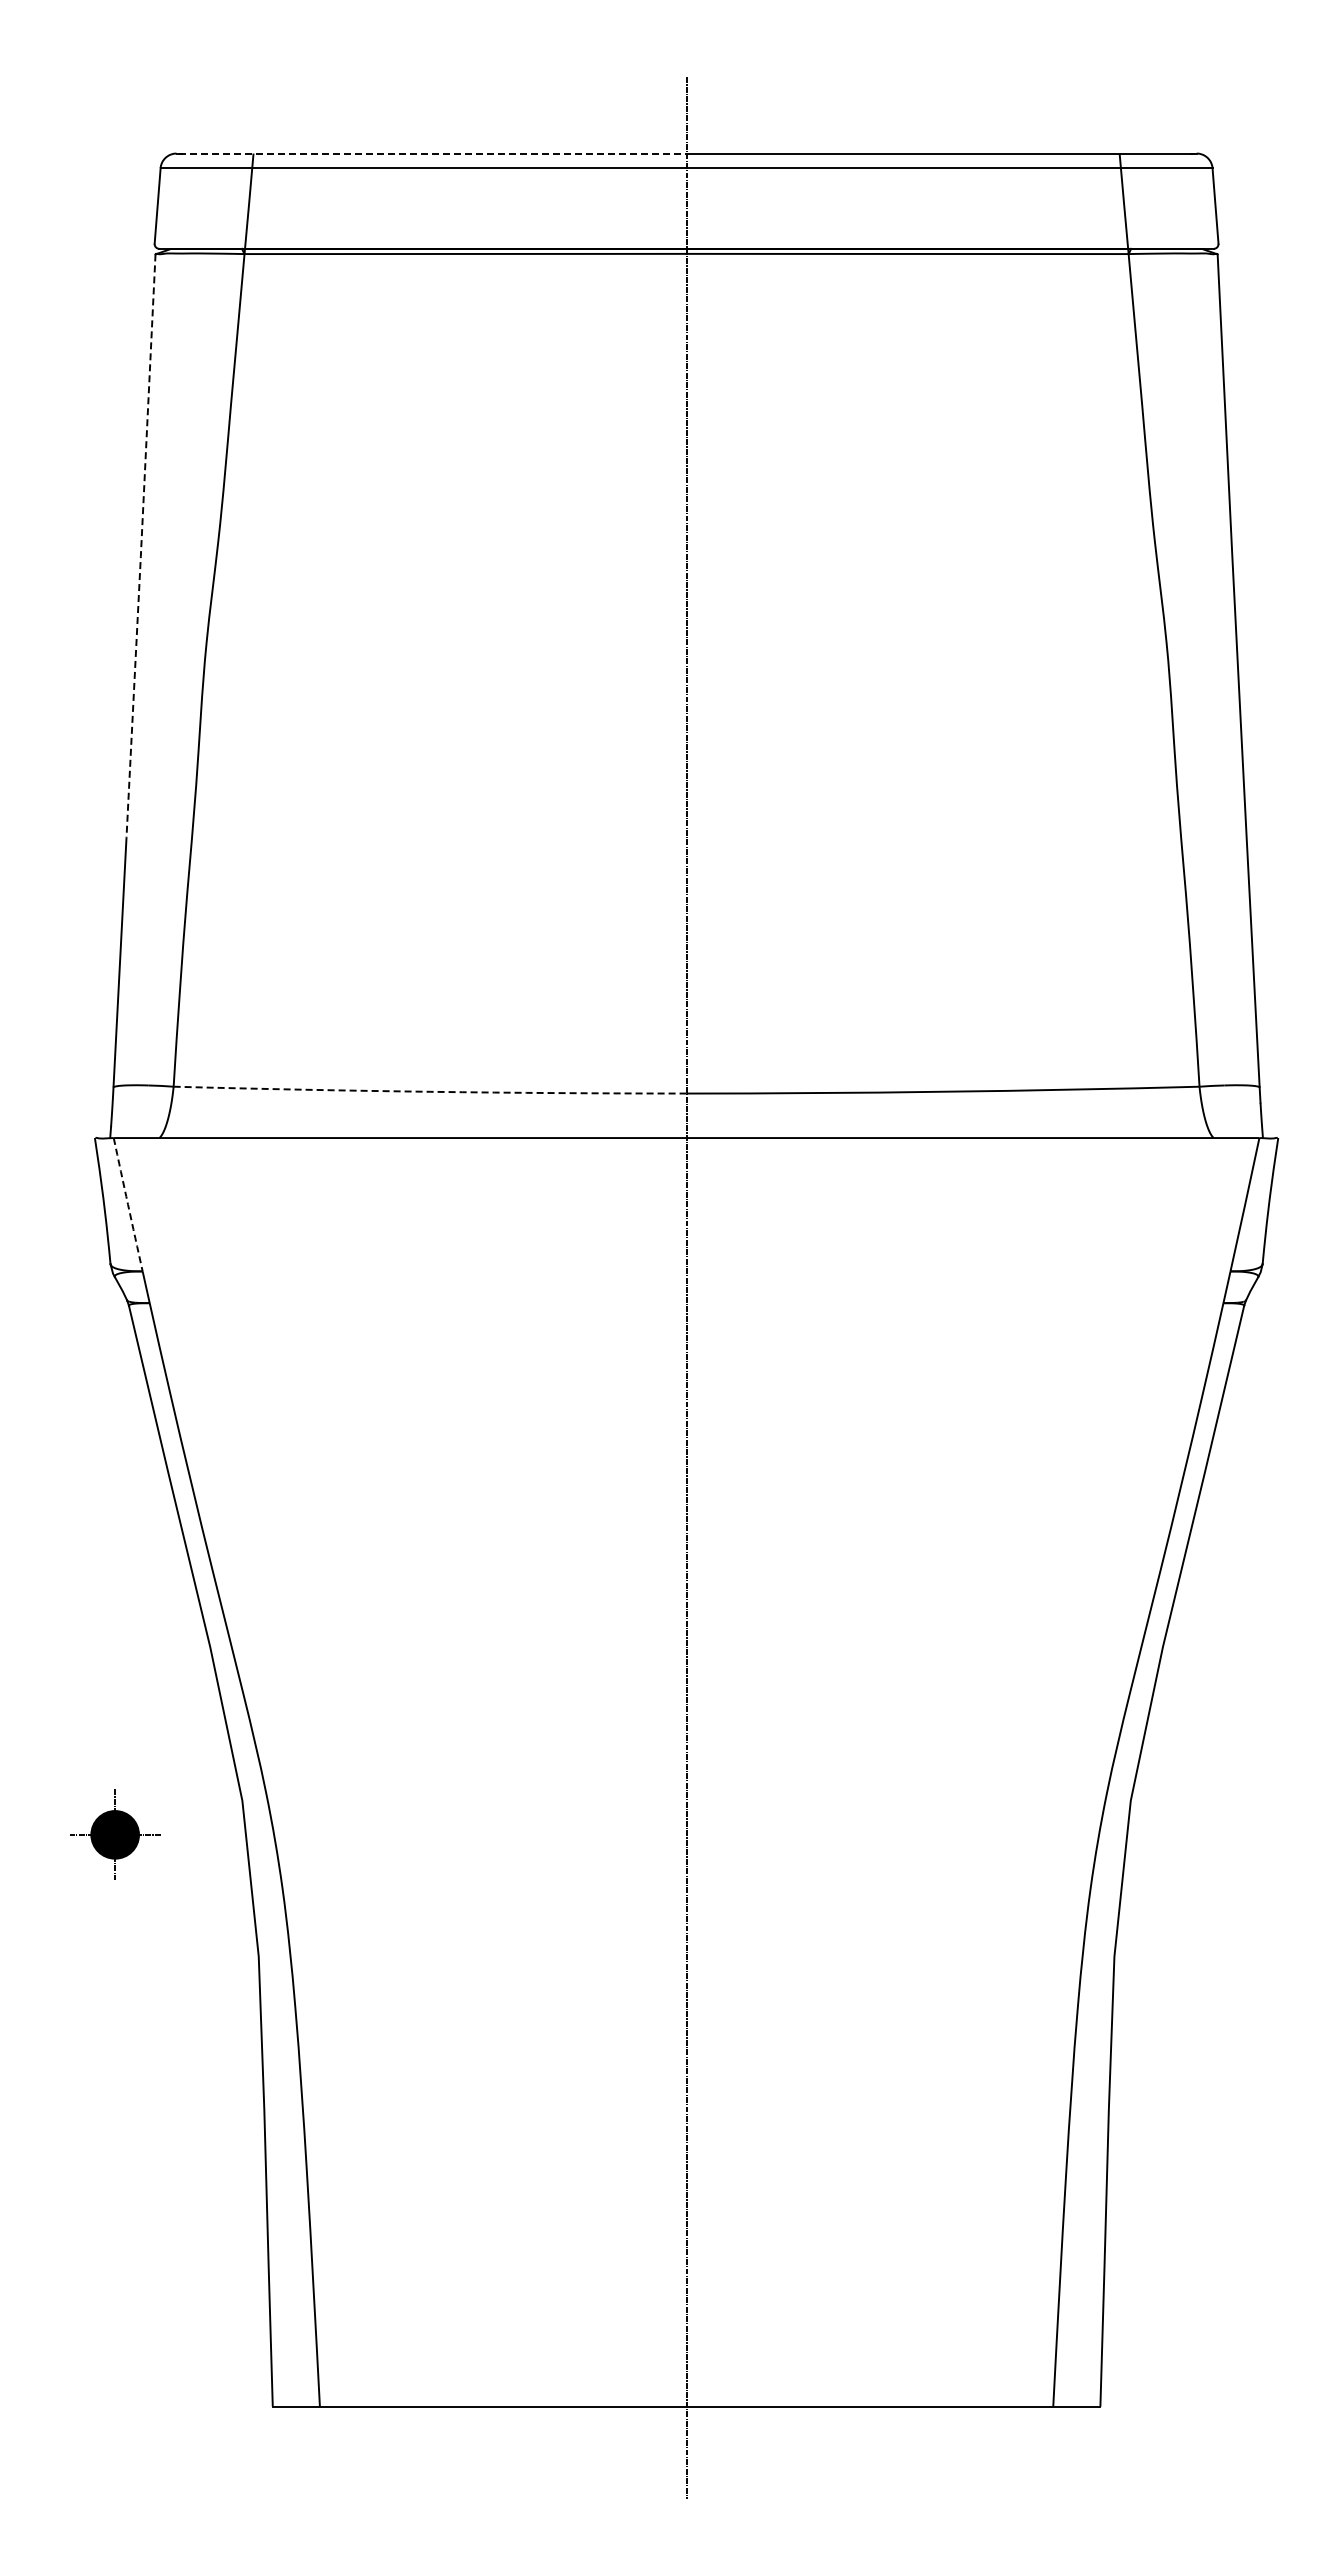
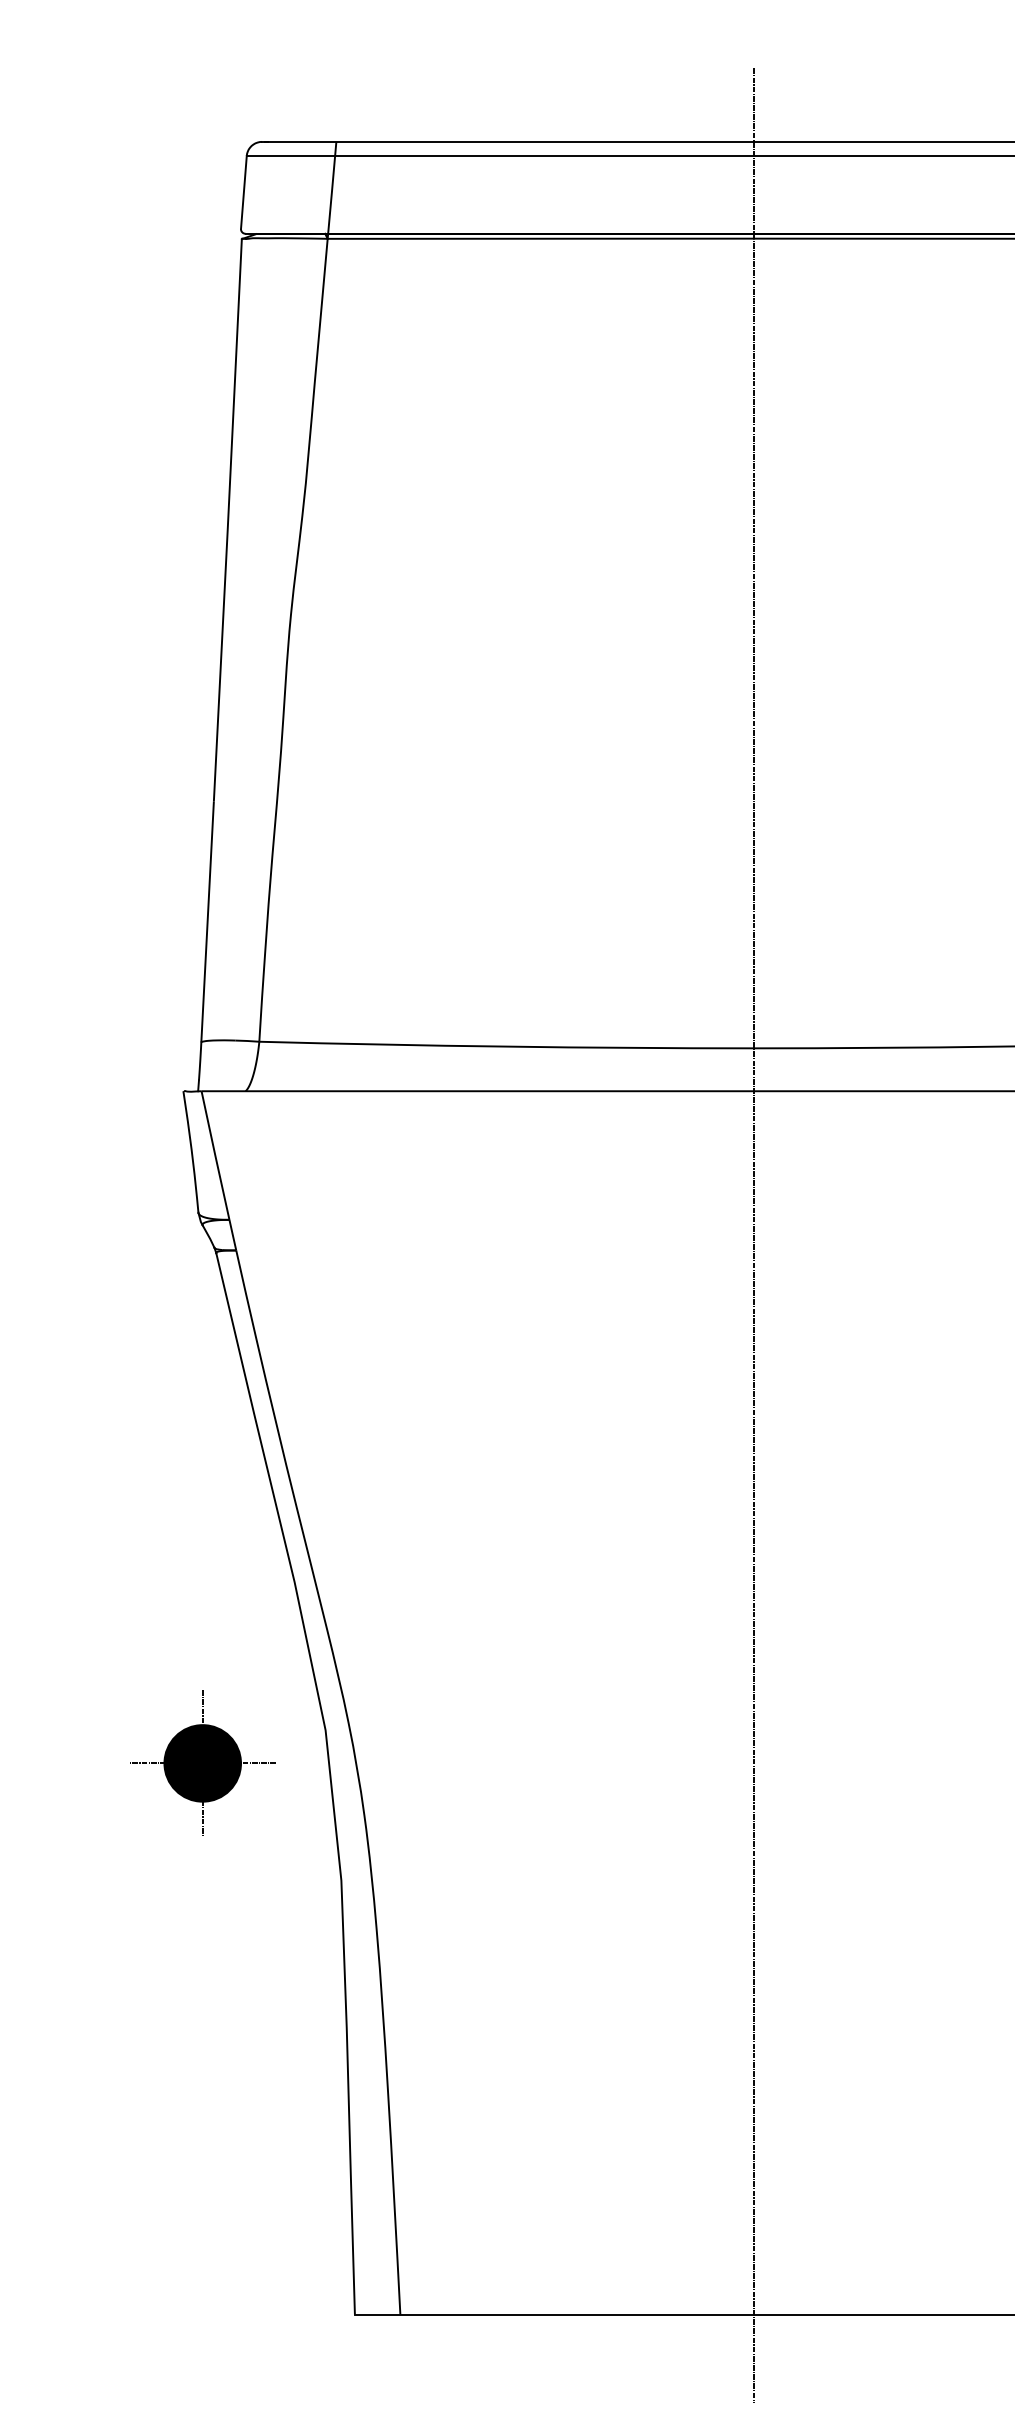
line: (433, 153) -> (509, 141), dashed -> solid
line: (141, 546) -> (228, 520), dashed -> solid
arc: (430, 1091) -> (507, 1046), dashed -> solid
arc: (128, 1204) -> (215, 1155), dashed -> solid
part: (115, 1834) -> (203, 1762), size x1.67

